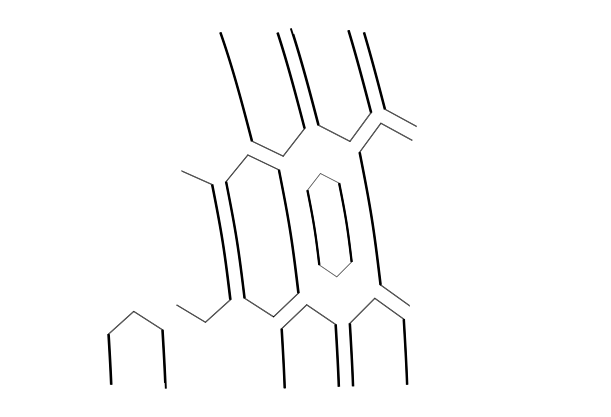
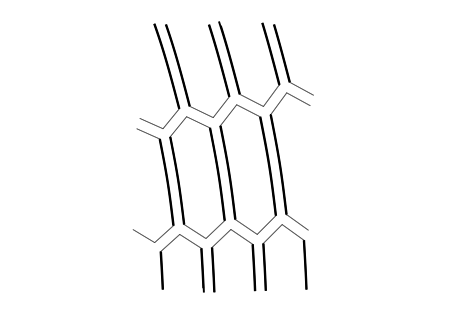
part: (223, 97) -> (168, 73), added
part: (328, 225) -> (247, 169), size x1.67
part: (110, 350) -> (162, 263), moved

